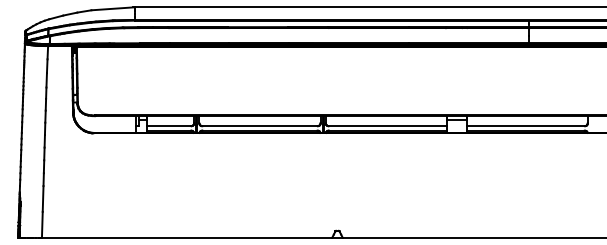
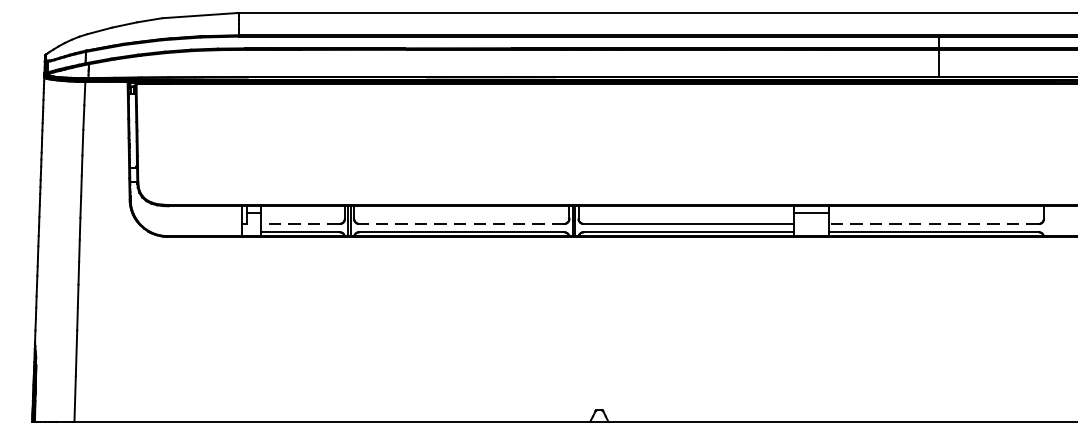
line: (168, 126) -> (299, 224), solid -> dashed
line: (260, 126) -> (462, 224), solid -> dashed
line: (525, 126) -> (933, 224), solid -> dashed

